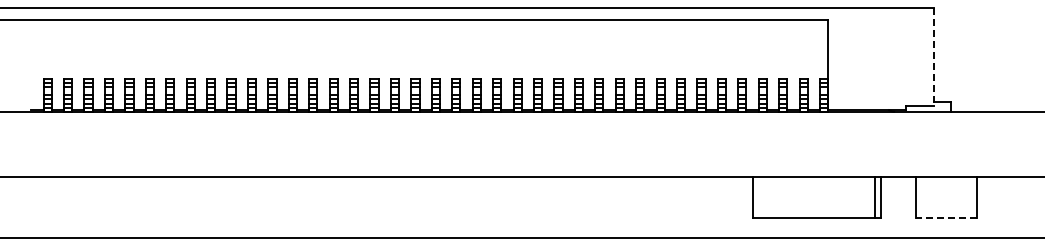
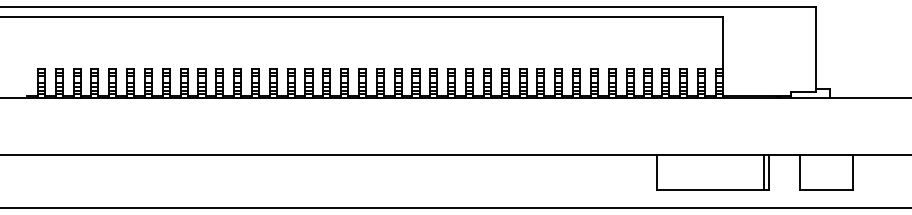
line: (934, 57) -> (815, 50), dashed -> solid
line: (946, 217) -> (826, 190), dashed -> solid

